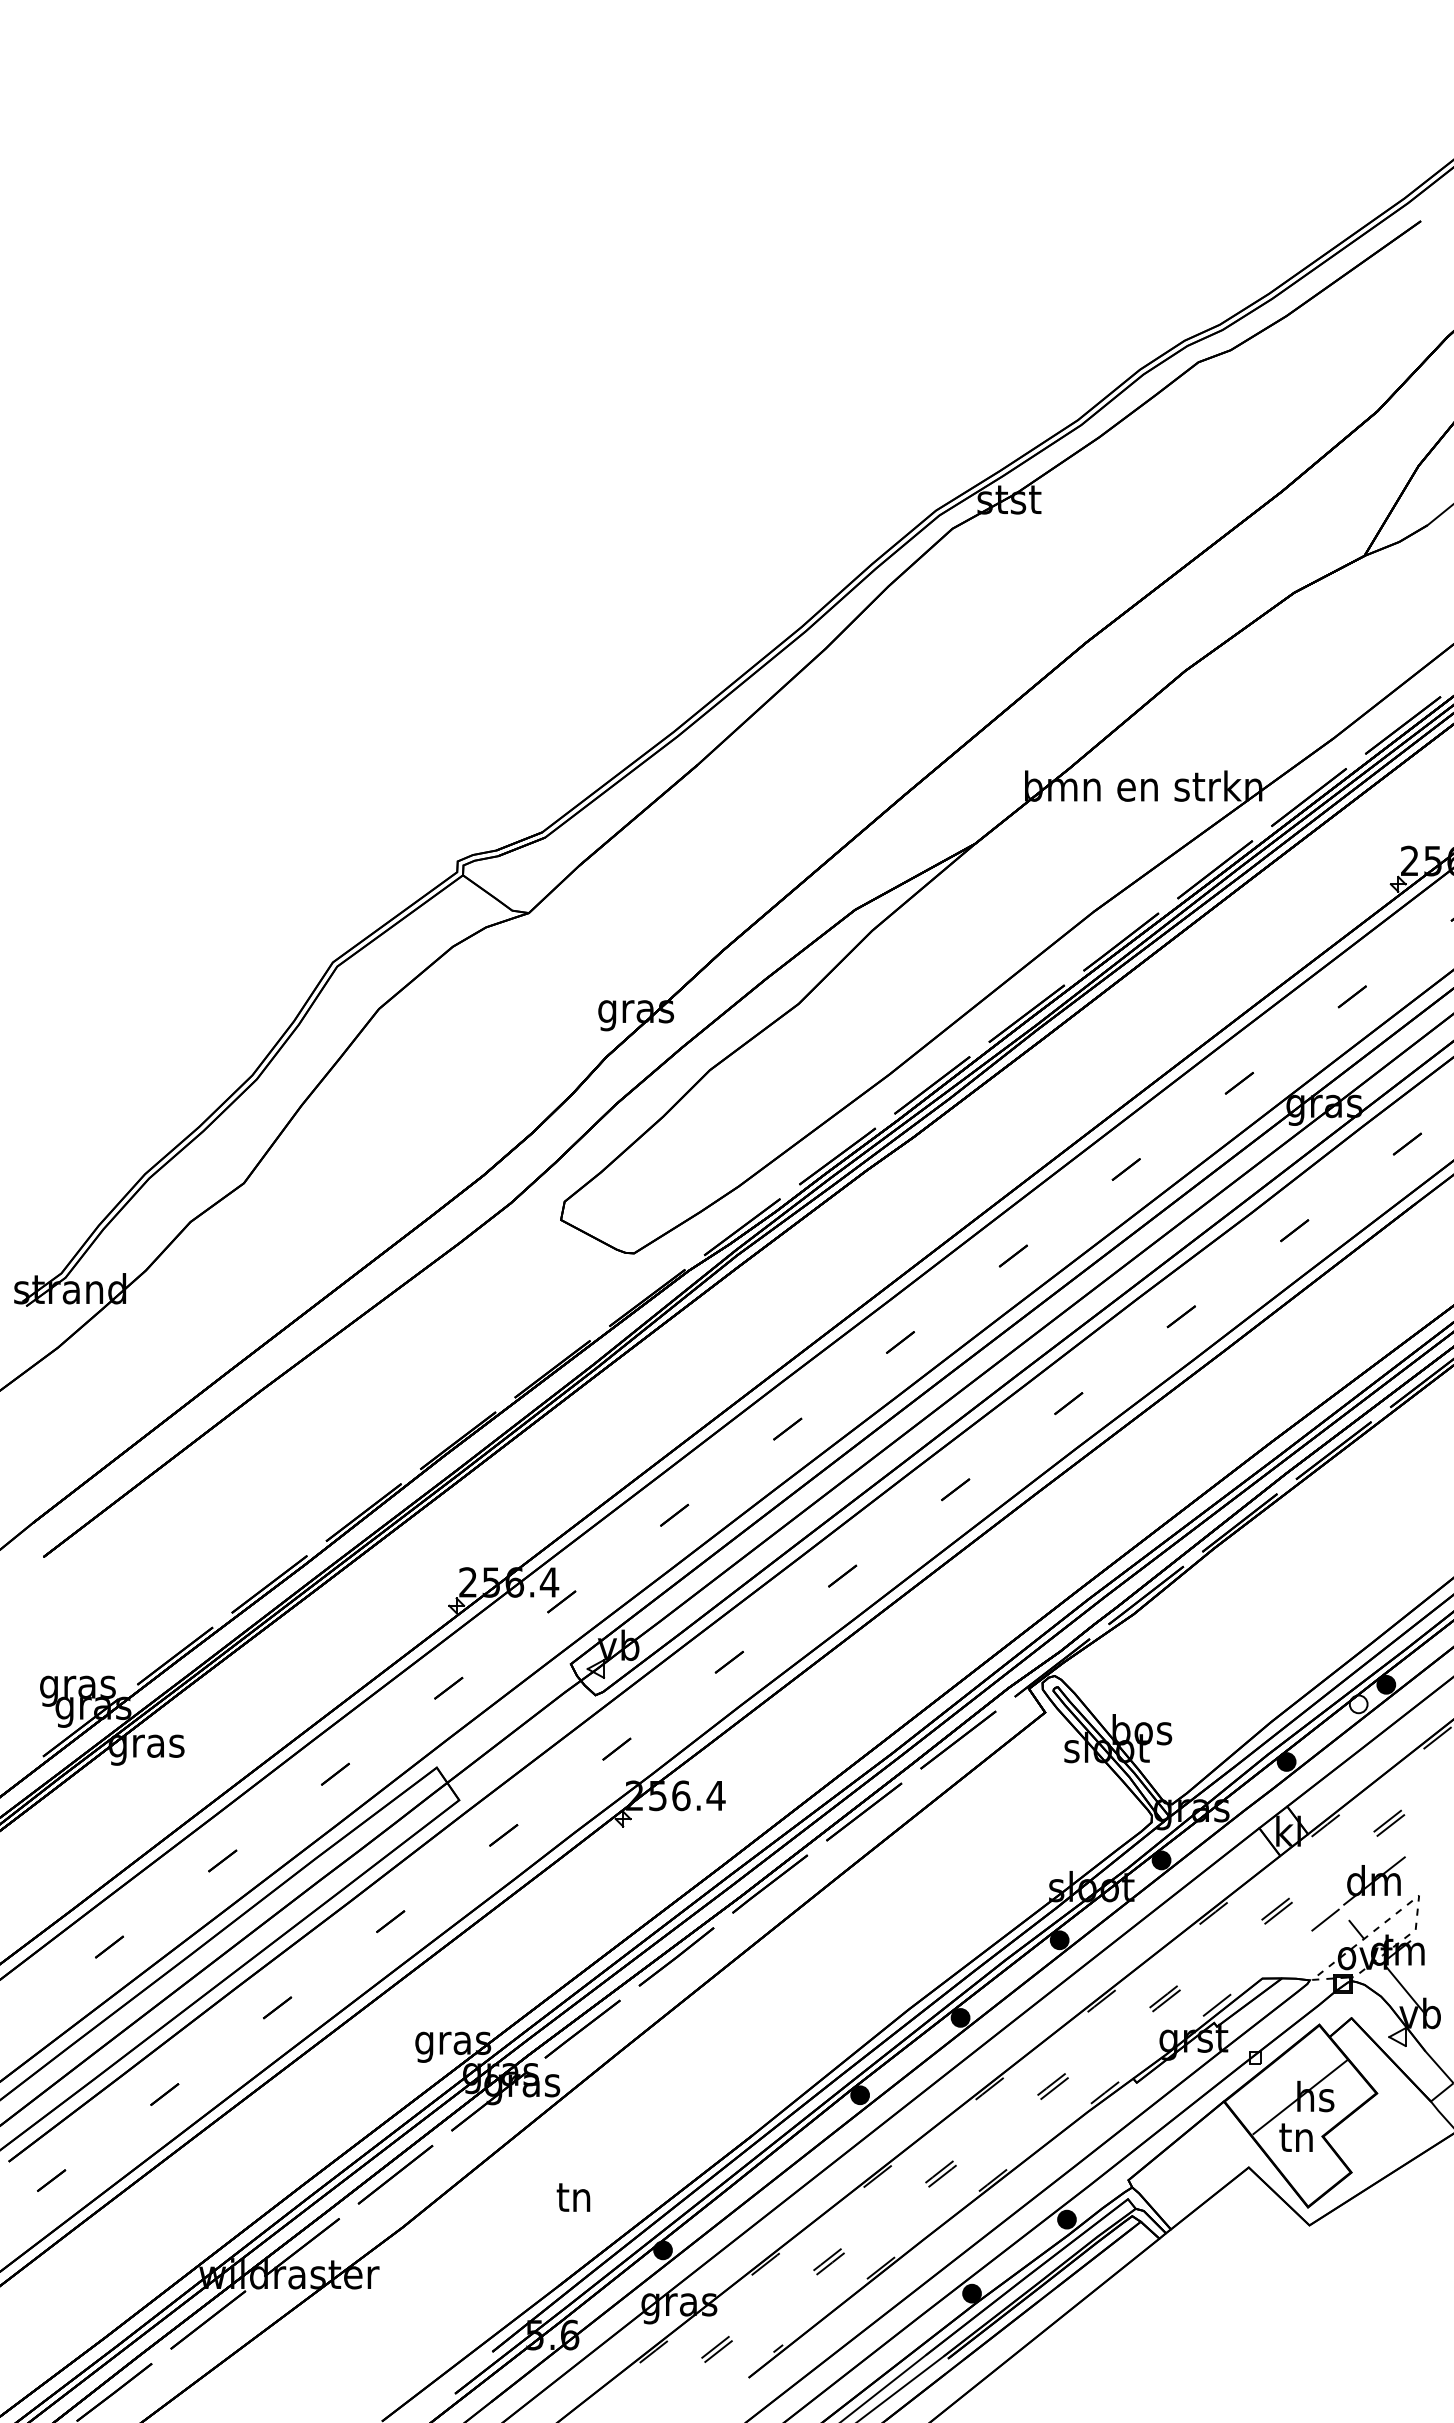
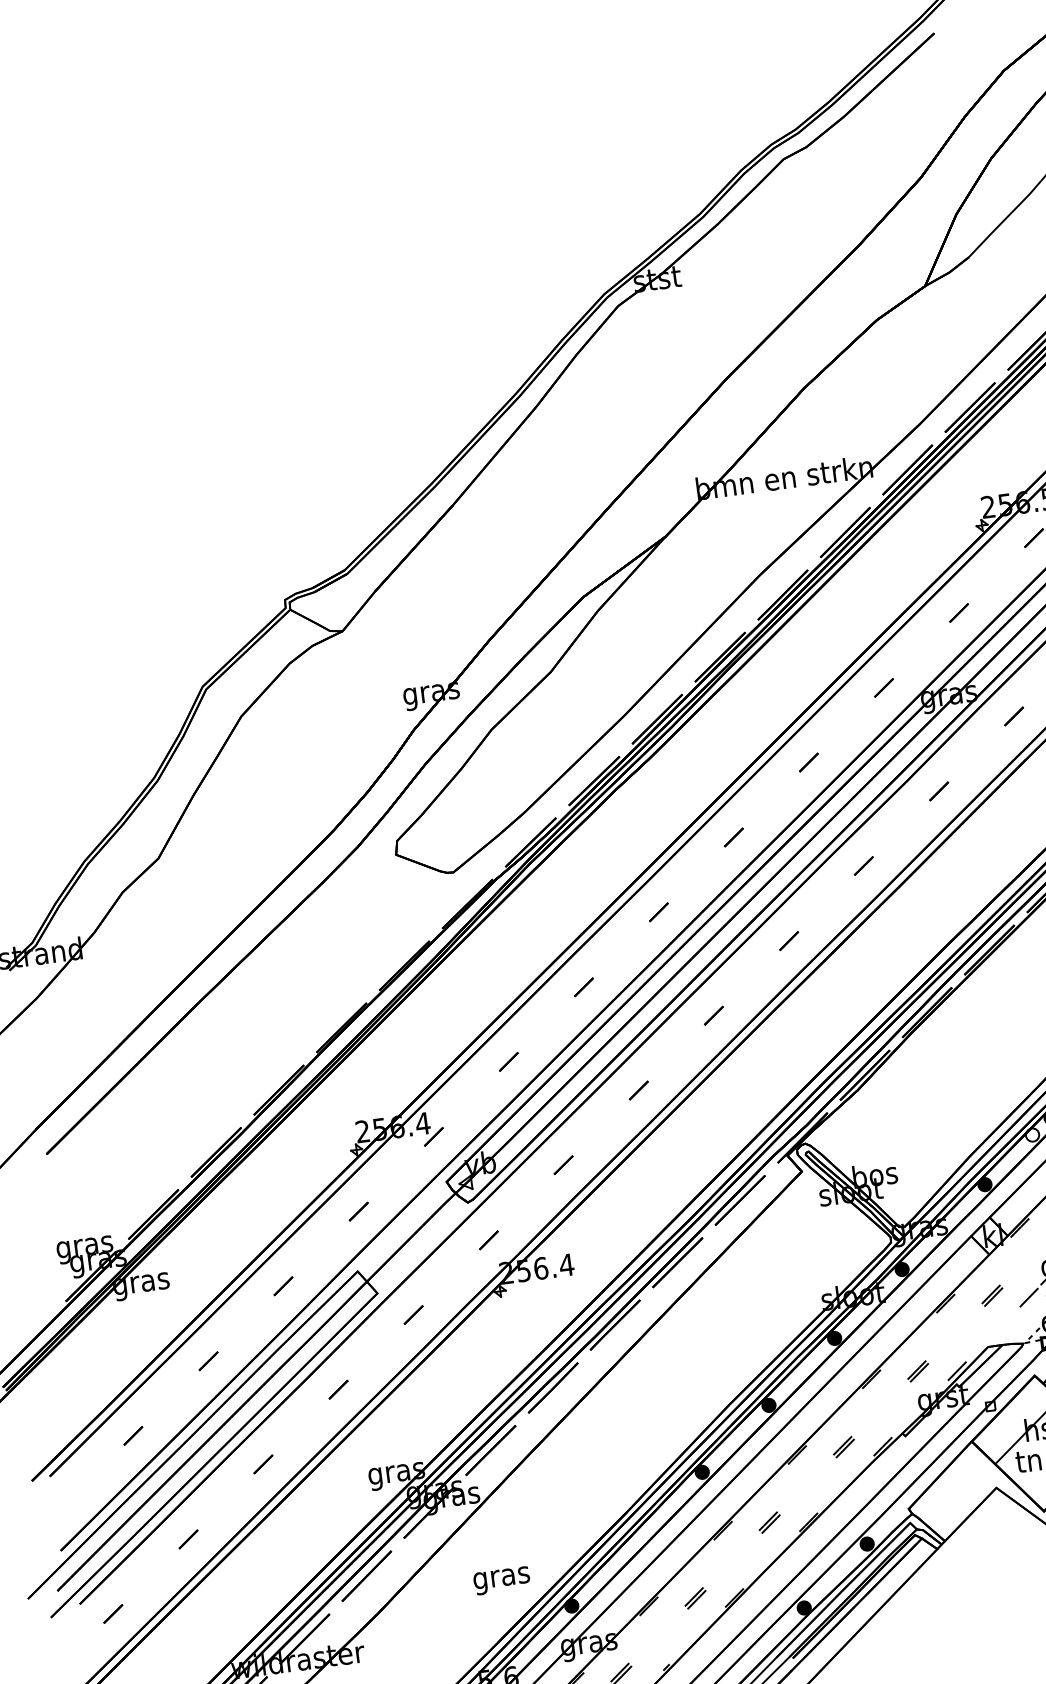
text: (574, 2201) -> (501, 1578), tn -> gras

